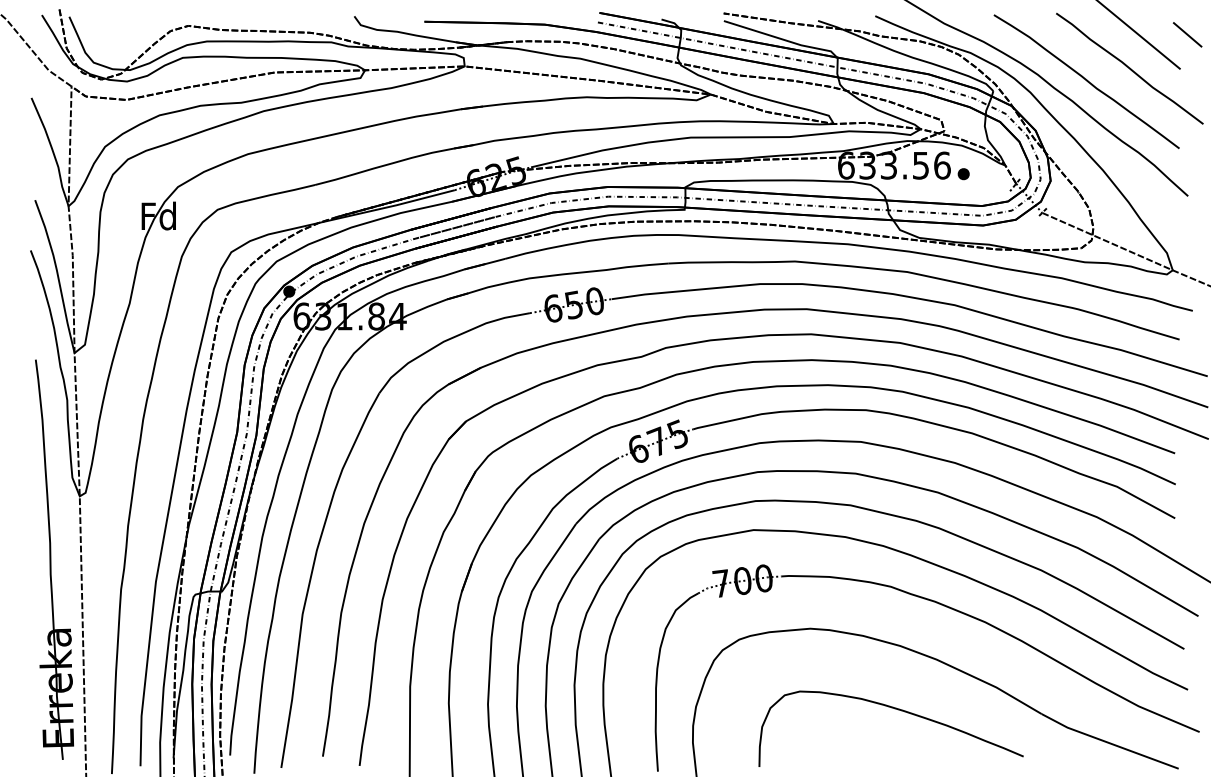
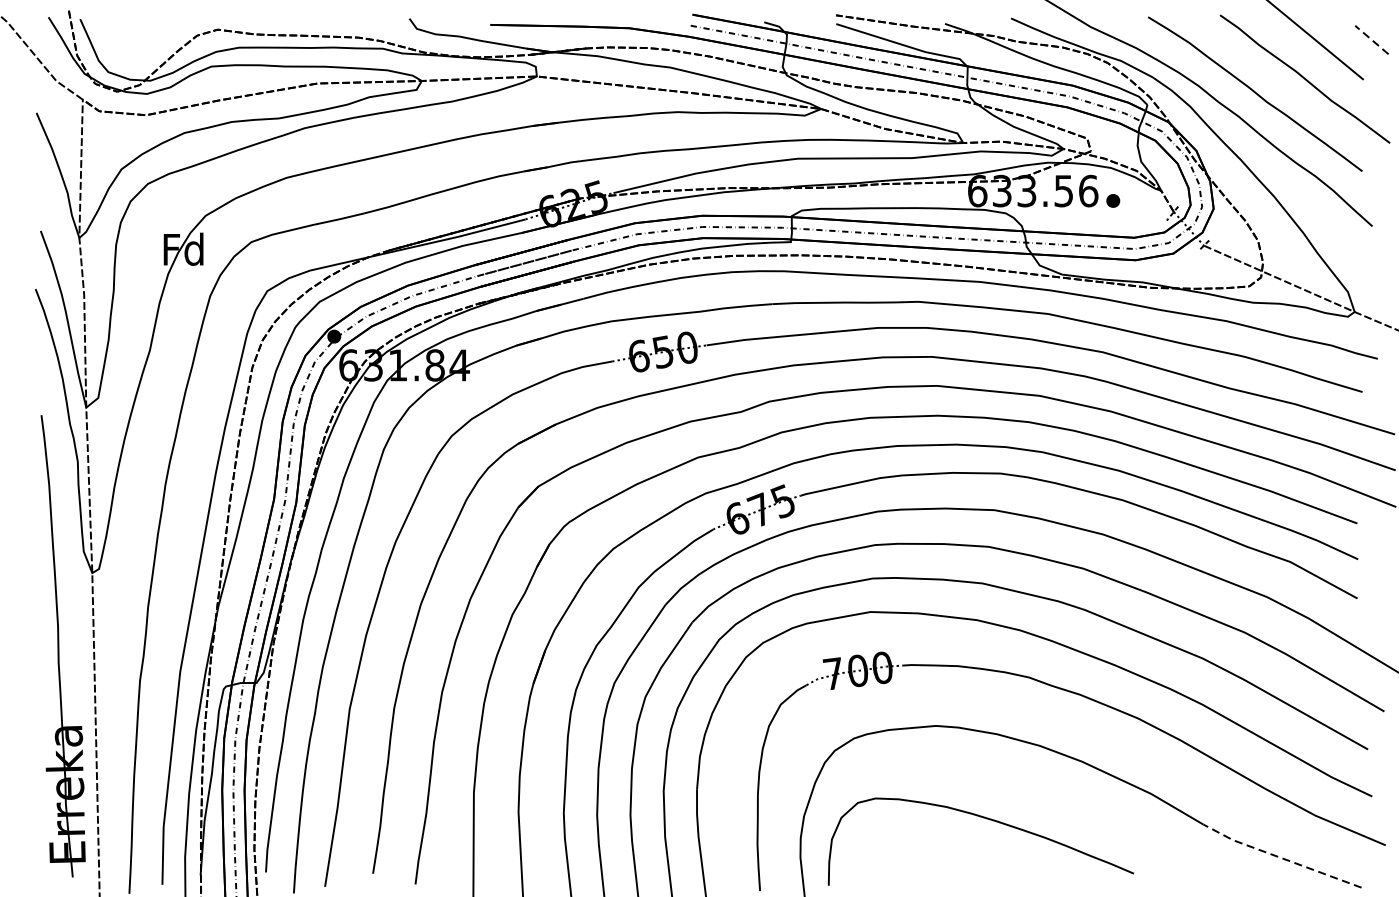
line: (1187, 34) -> (1371, 39), solid -> dashed
curve: (894, 709) -> (984, 819), moved
line: (1108, 742) -> (1280, 857), solid -> dashed

